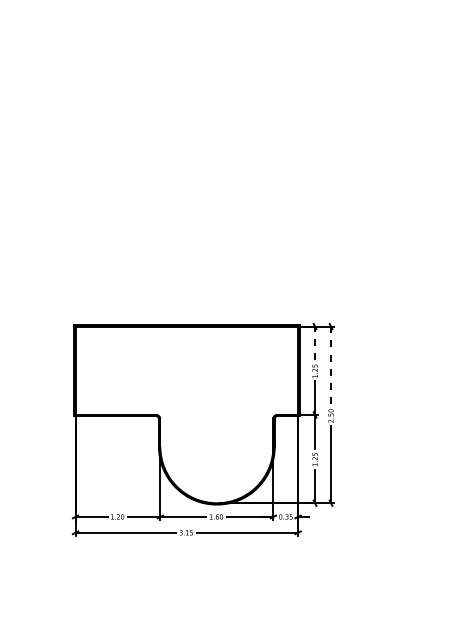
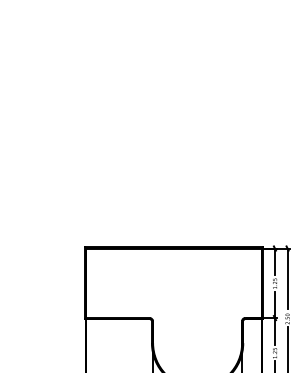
line: (315, 343) -> (275, 261), dashed -> solid
line: (331, 365) -> (287, 279), dashed -> solid

